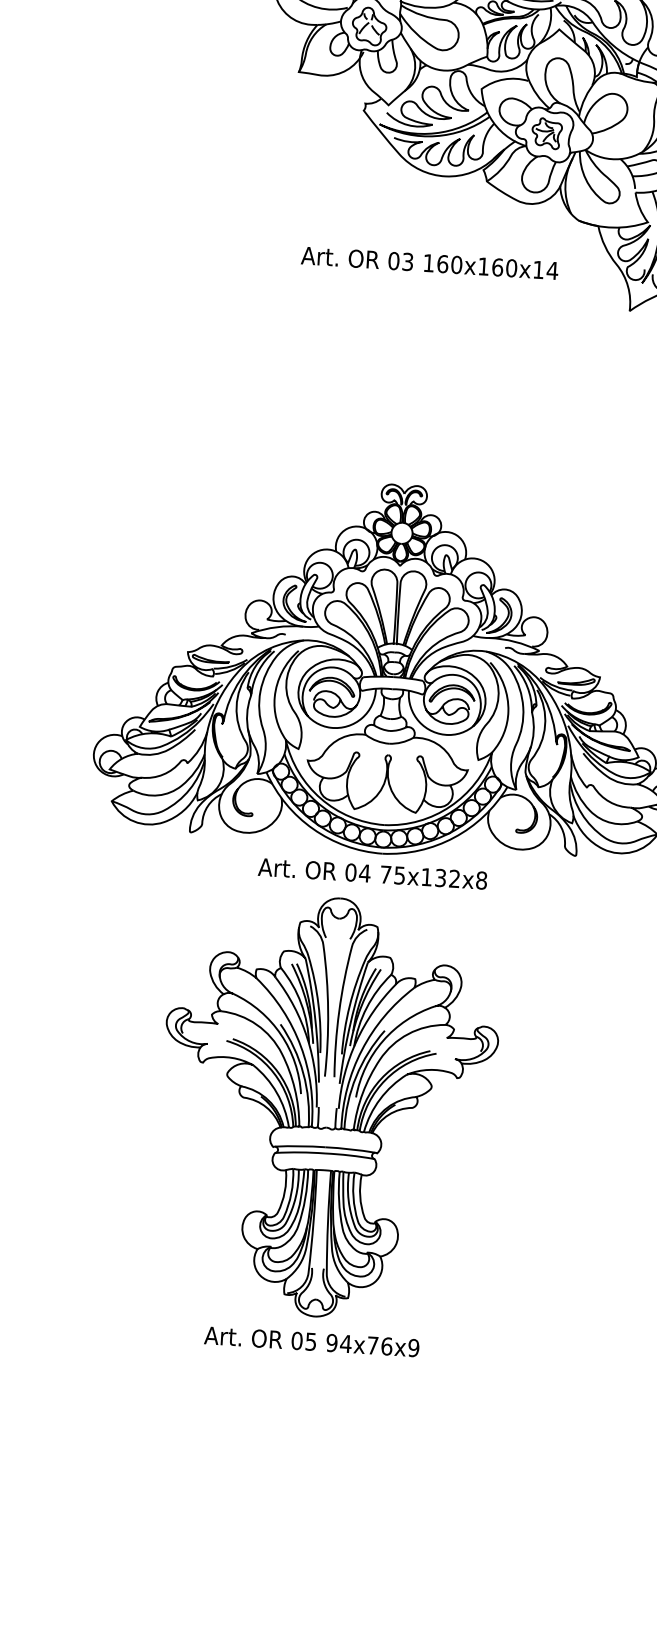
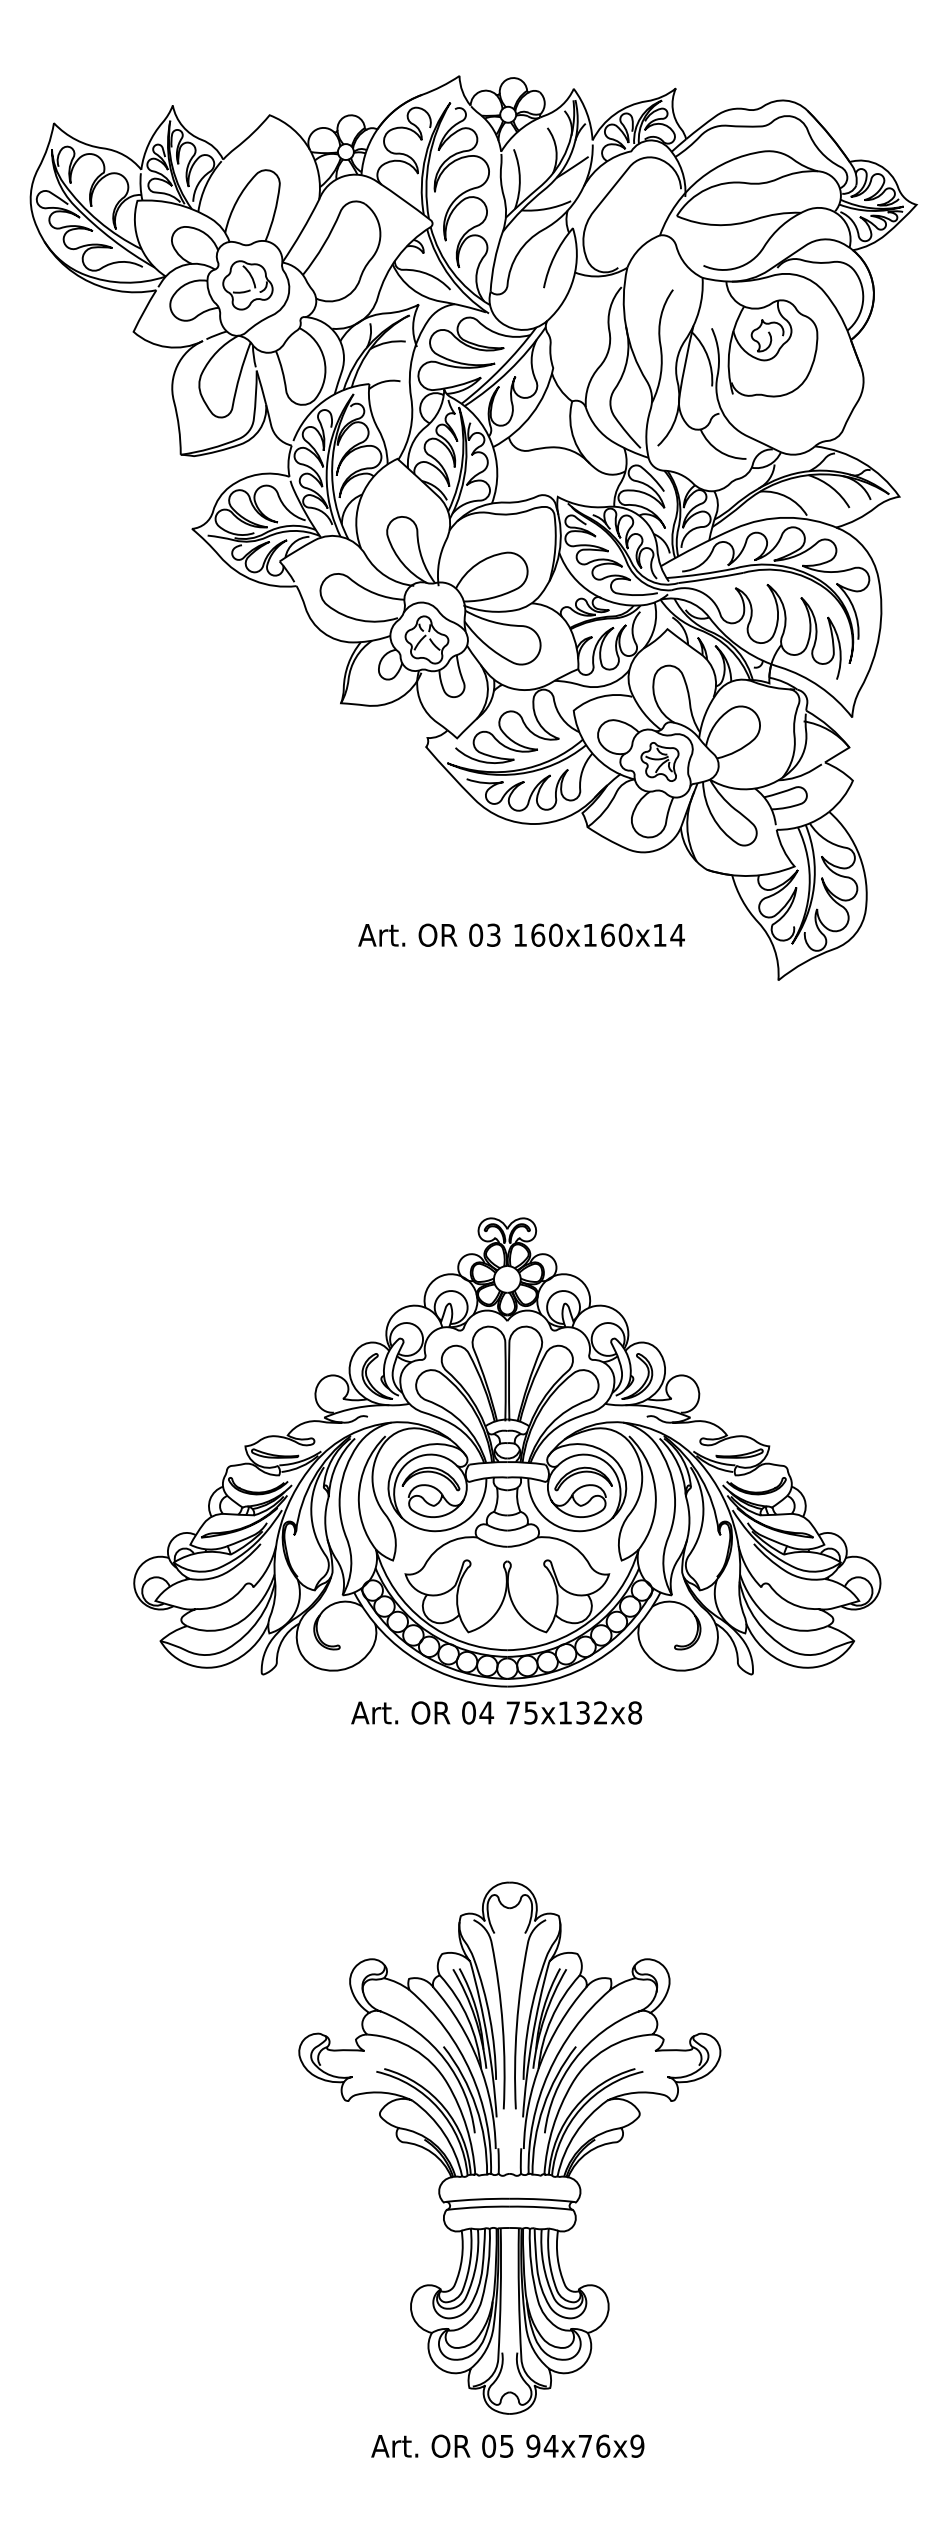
part: (326, 1124) -> (509, 2169), moved

